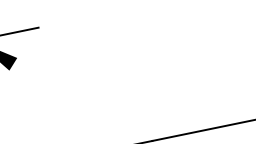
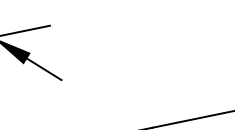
line: (32, 76) -> (44, 69), added

